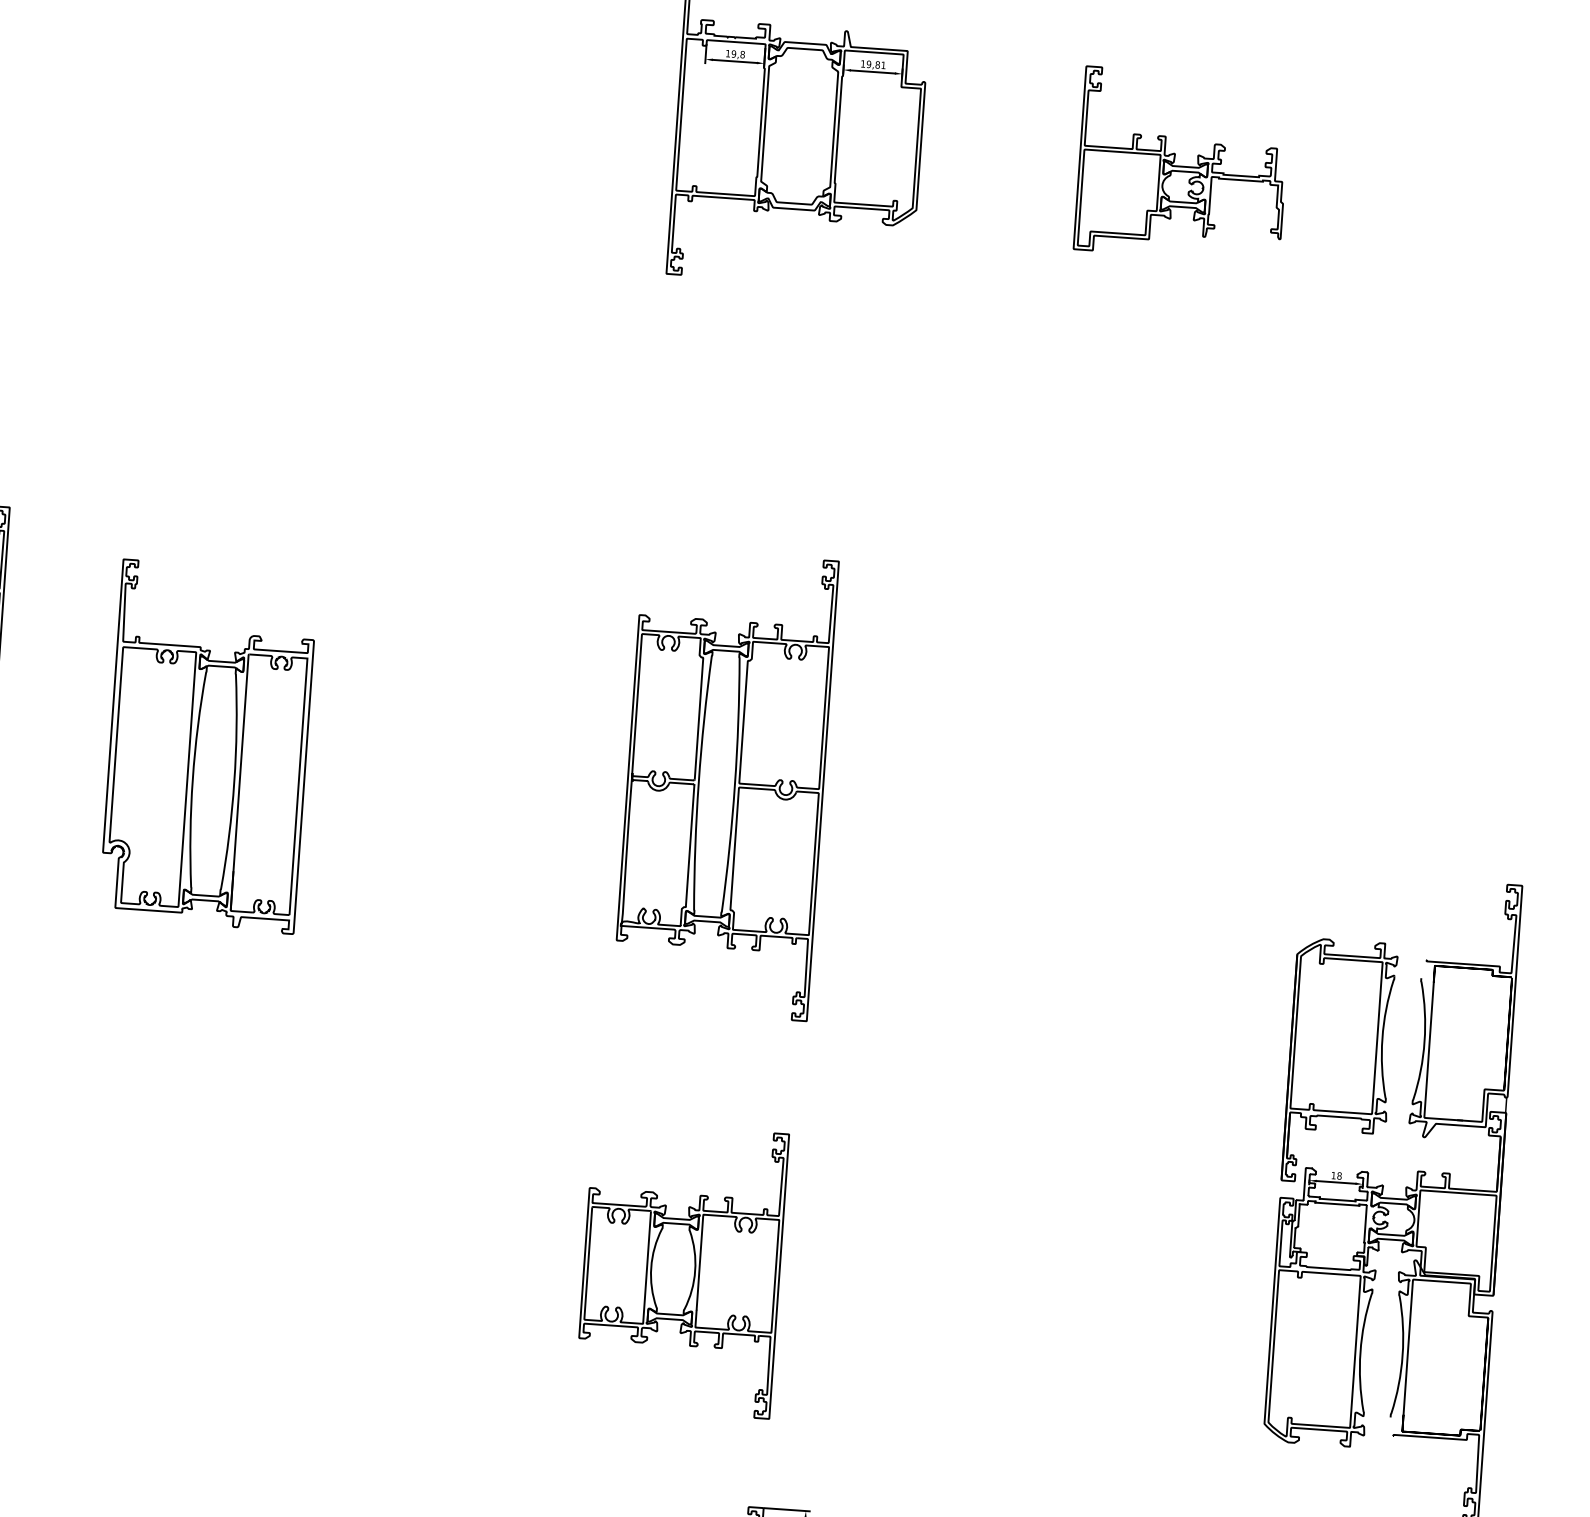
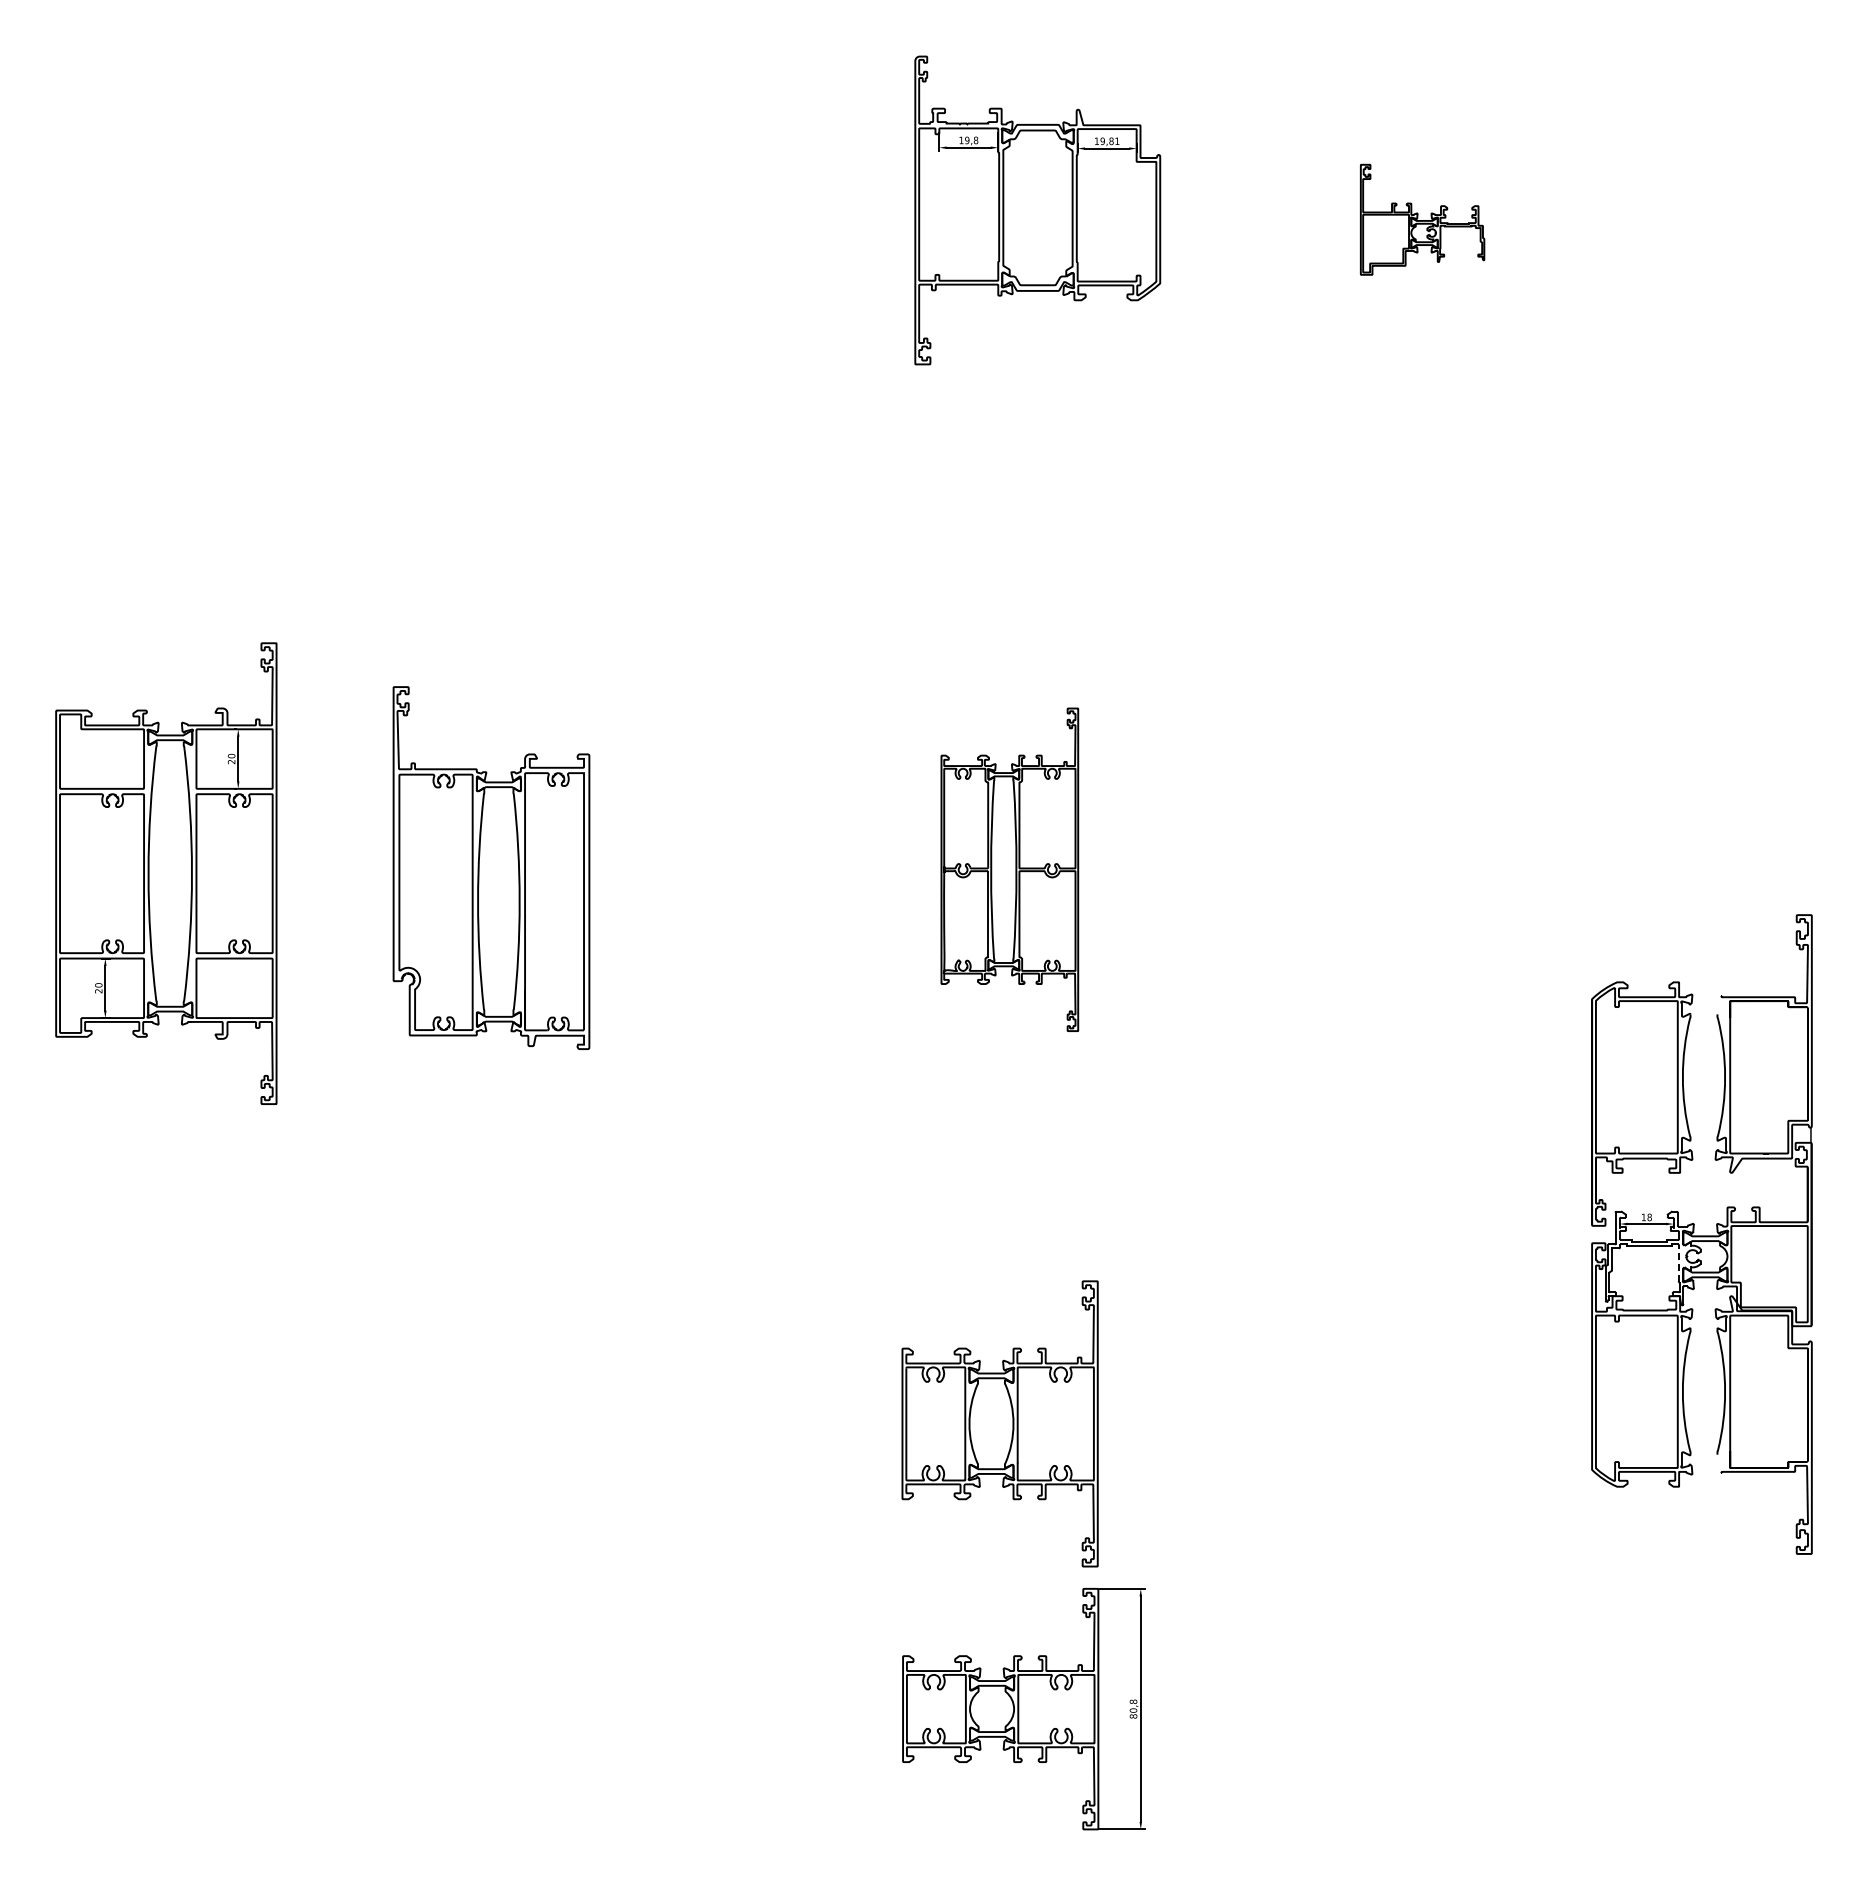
part: (1182, 164) -> (1422, 219), size x0.6
part: (725, 784) -> (1009, 869), size x0.7
line: (1365, 1224) -> (1678, 1263), solid -> dashed
part: (681, 1269) -> (999, 1423), moved

